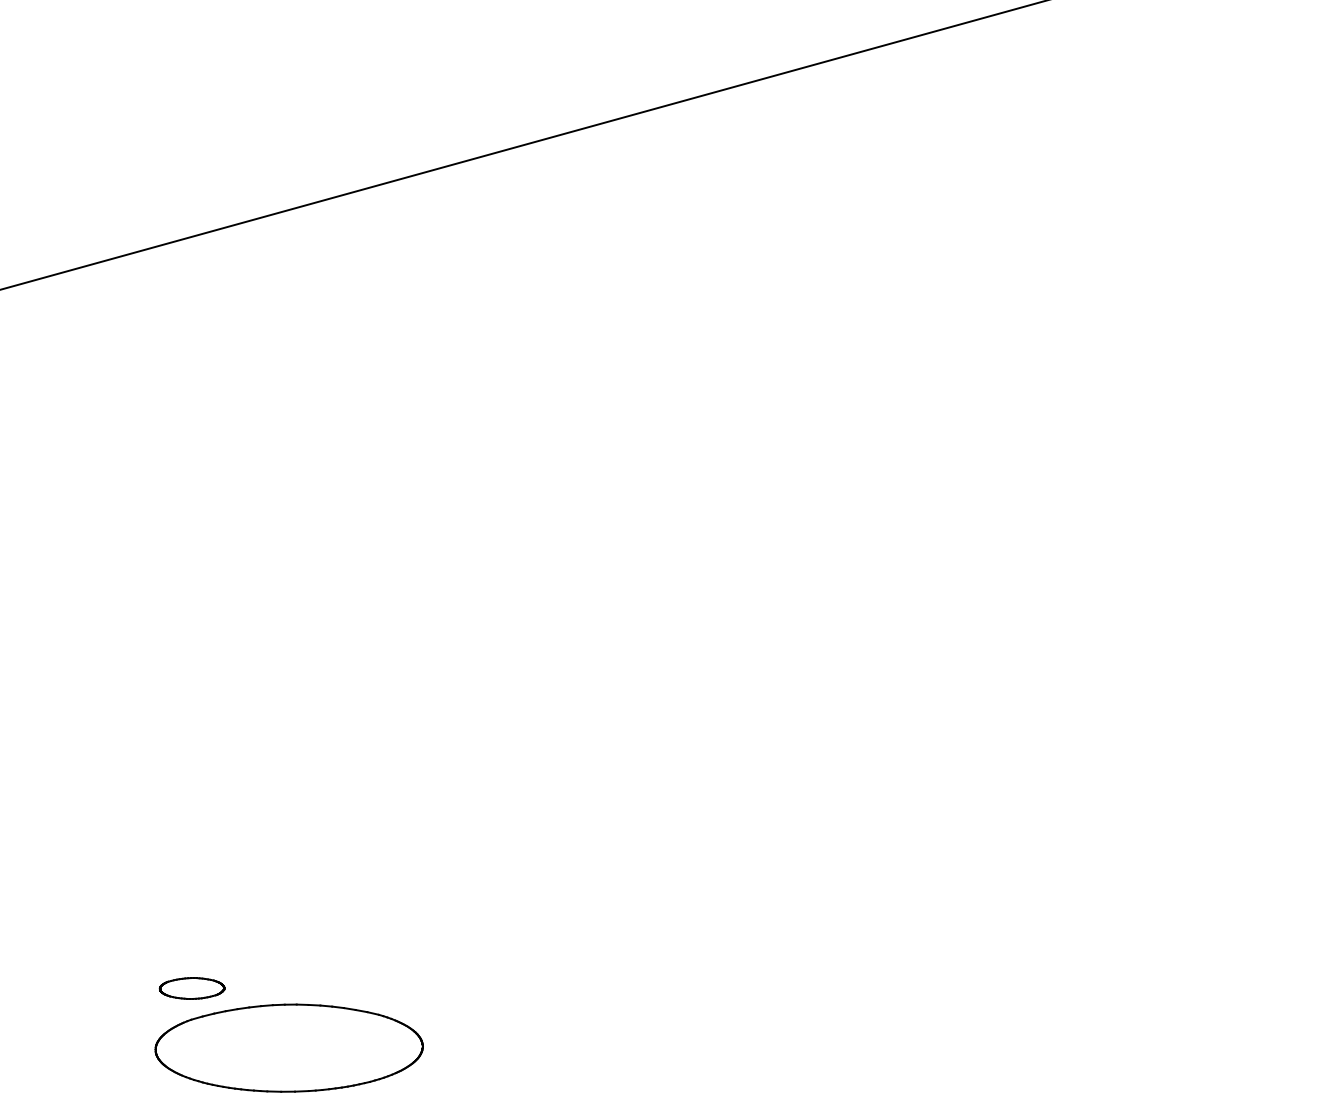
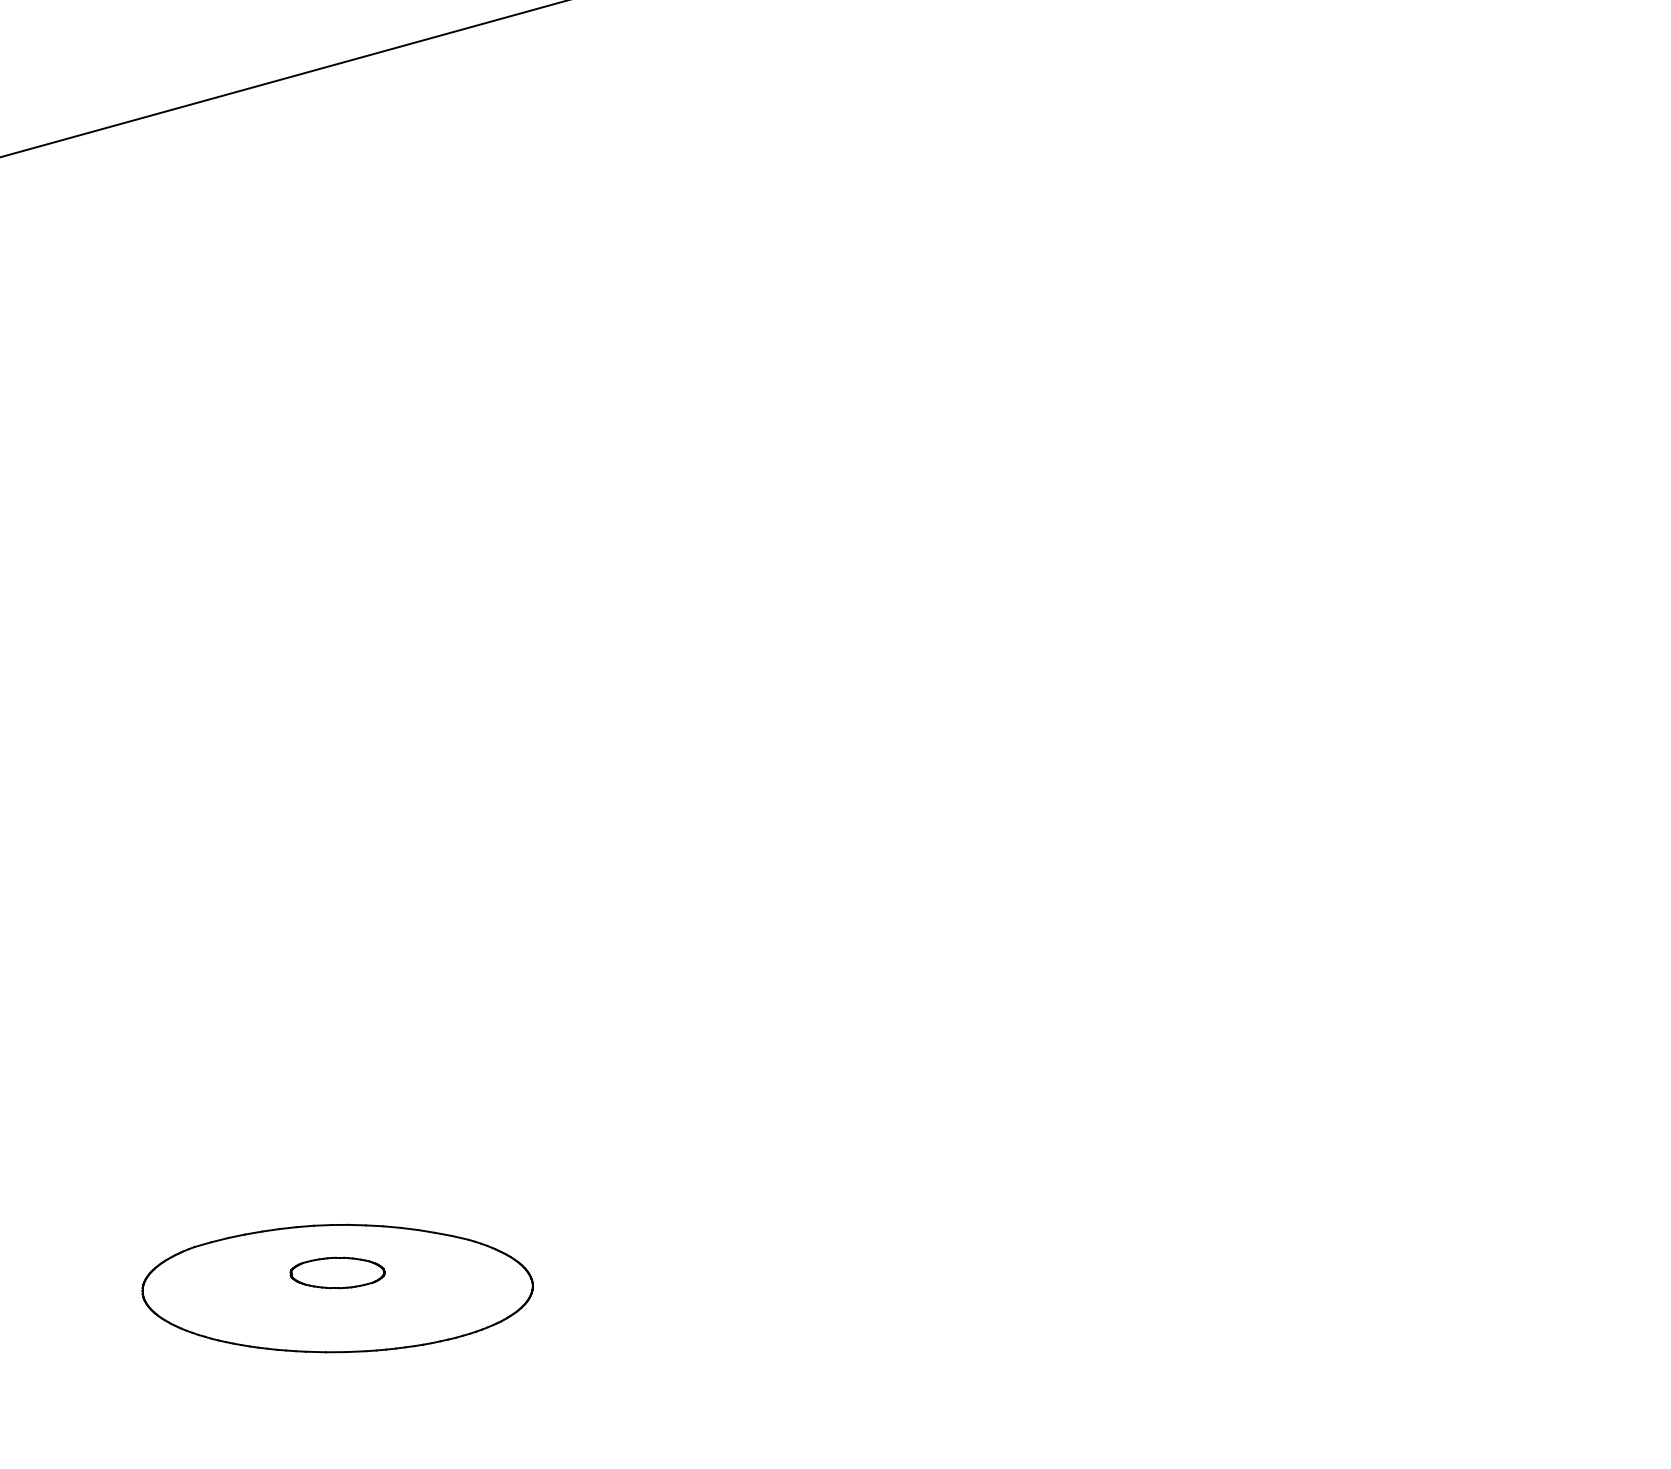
part: (191, 988) -> (336, 1272), moved

